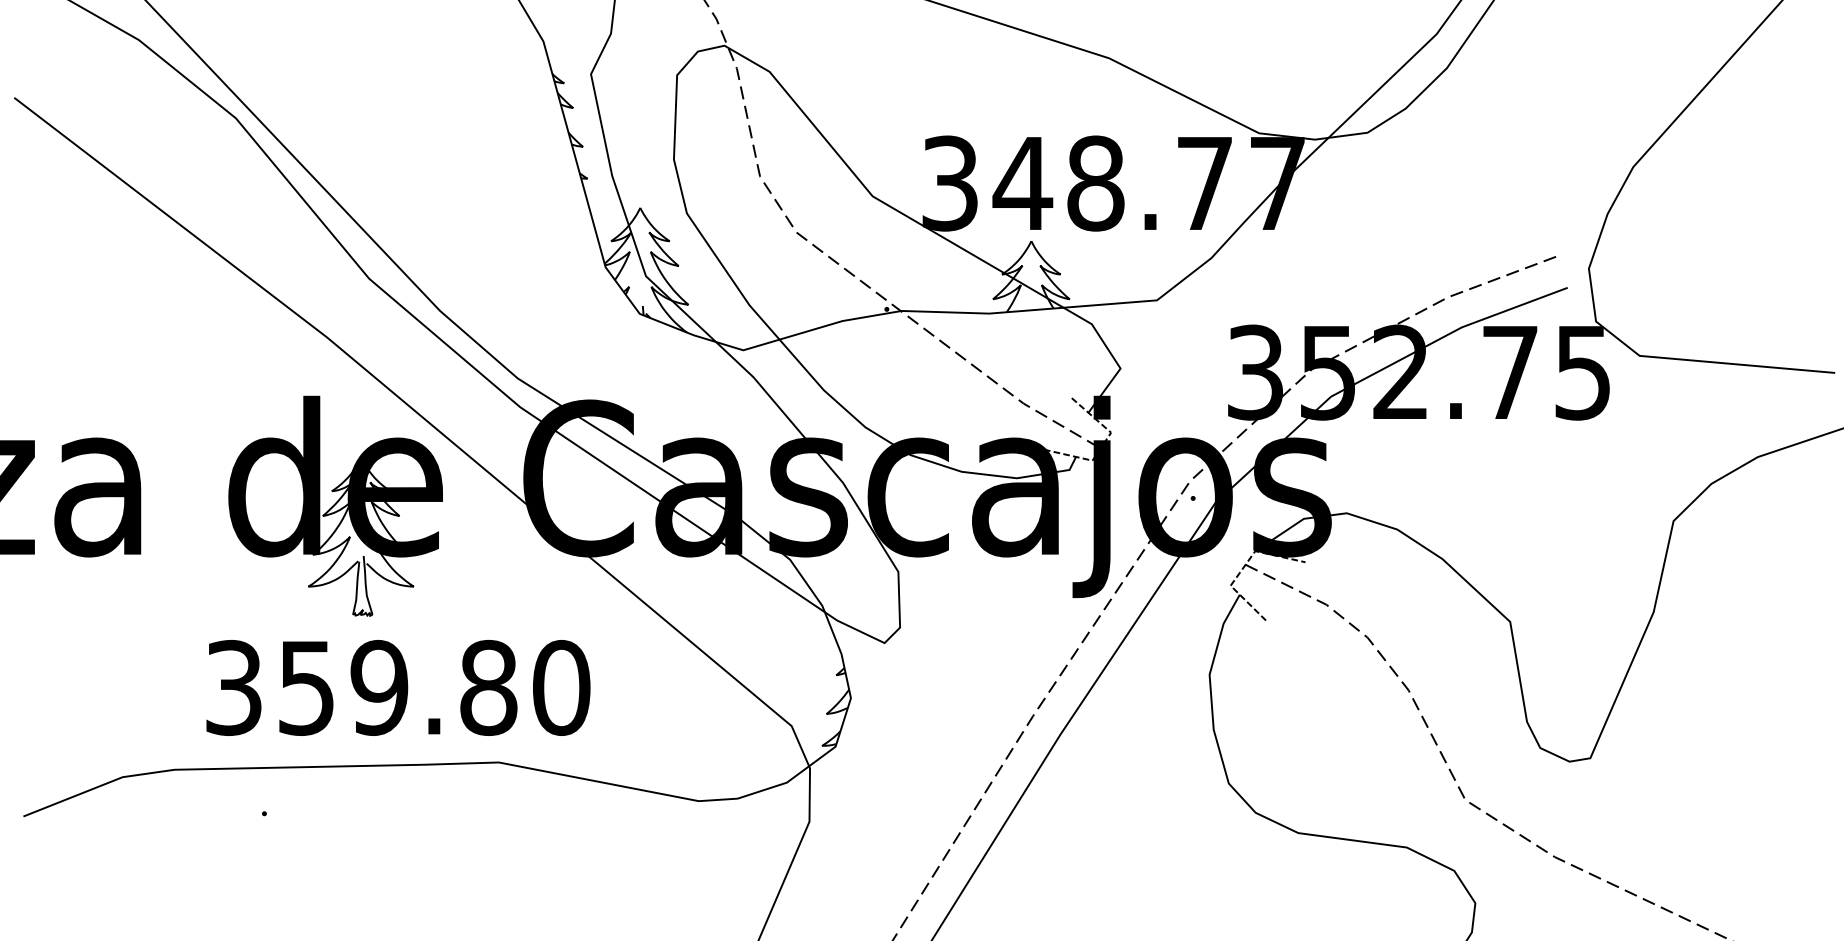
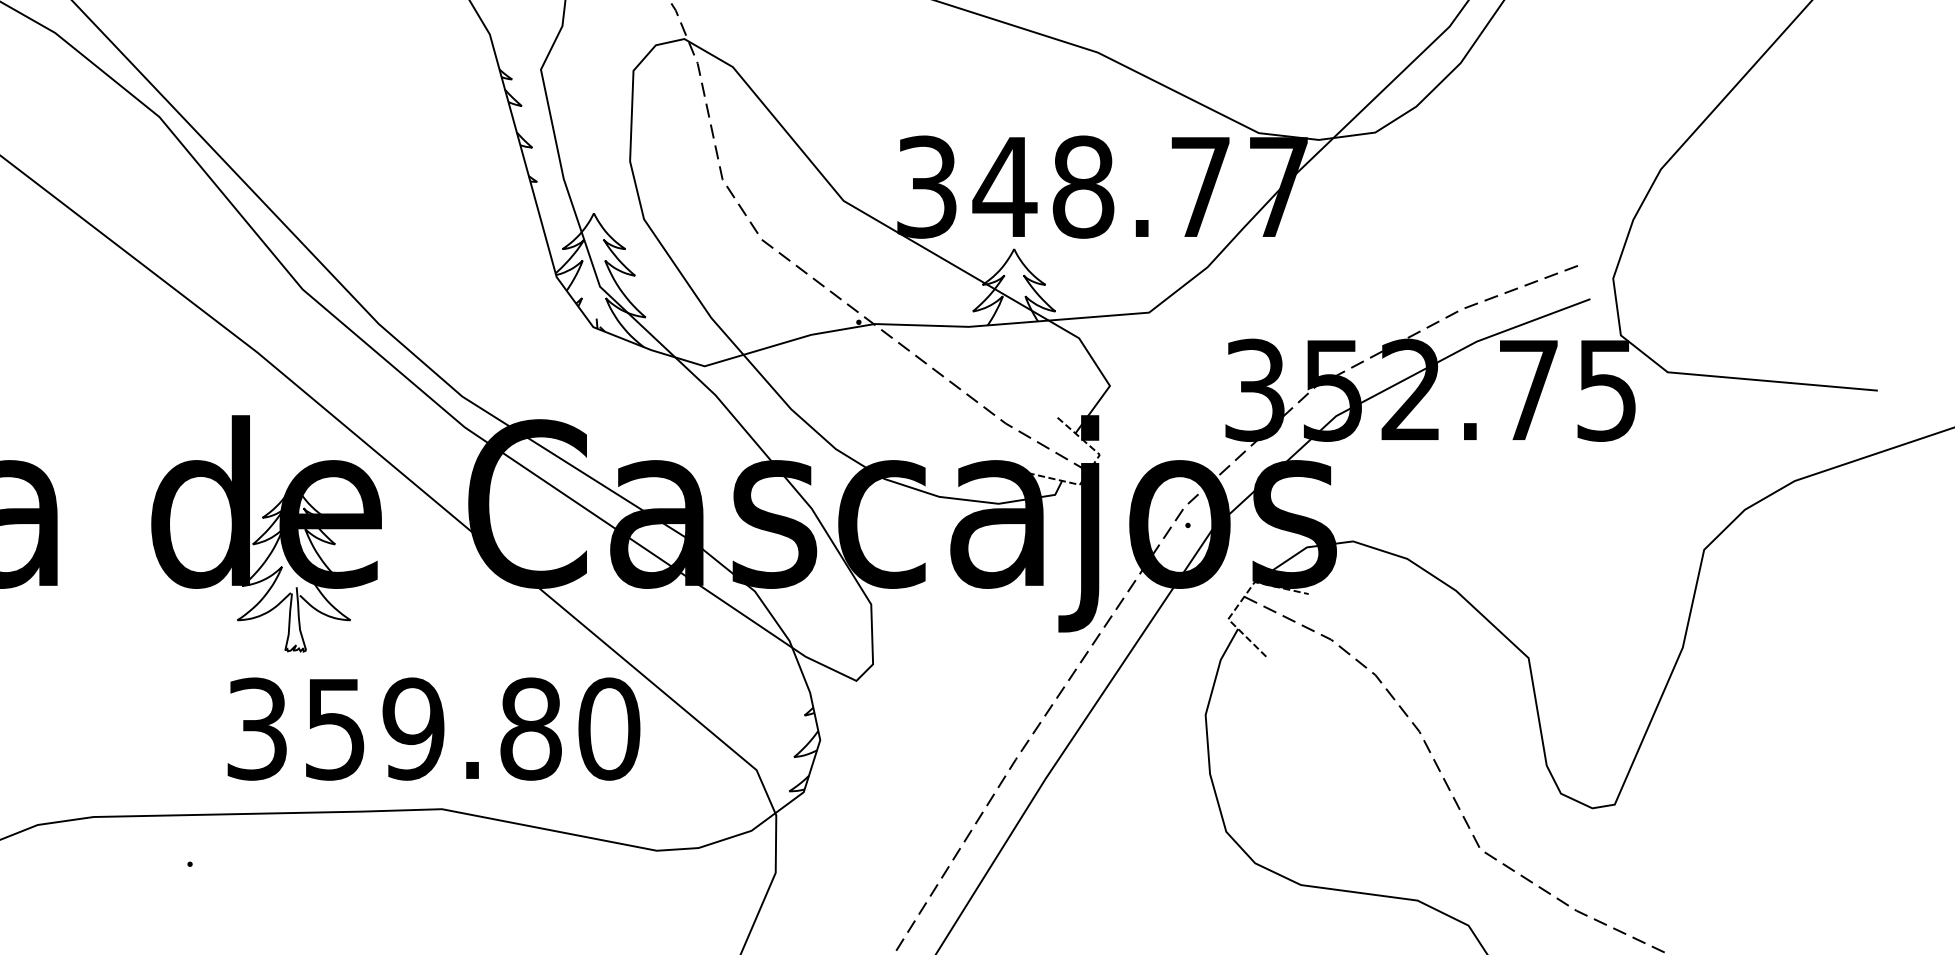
text: (398, 687) -> (434, 728), moved

